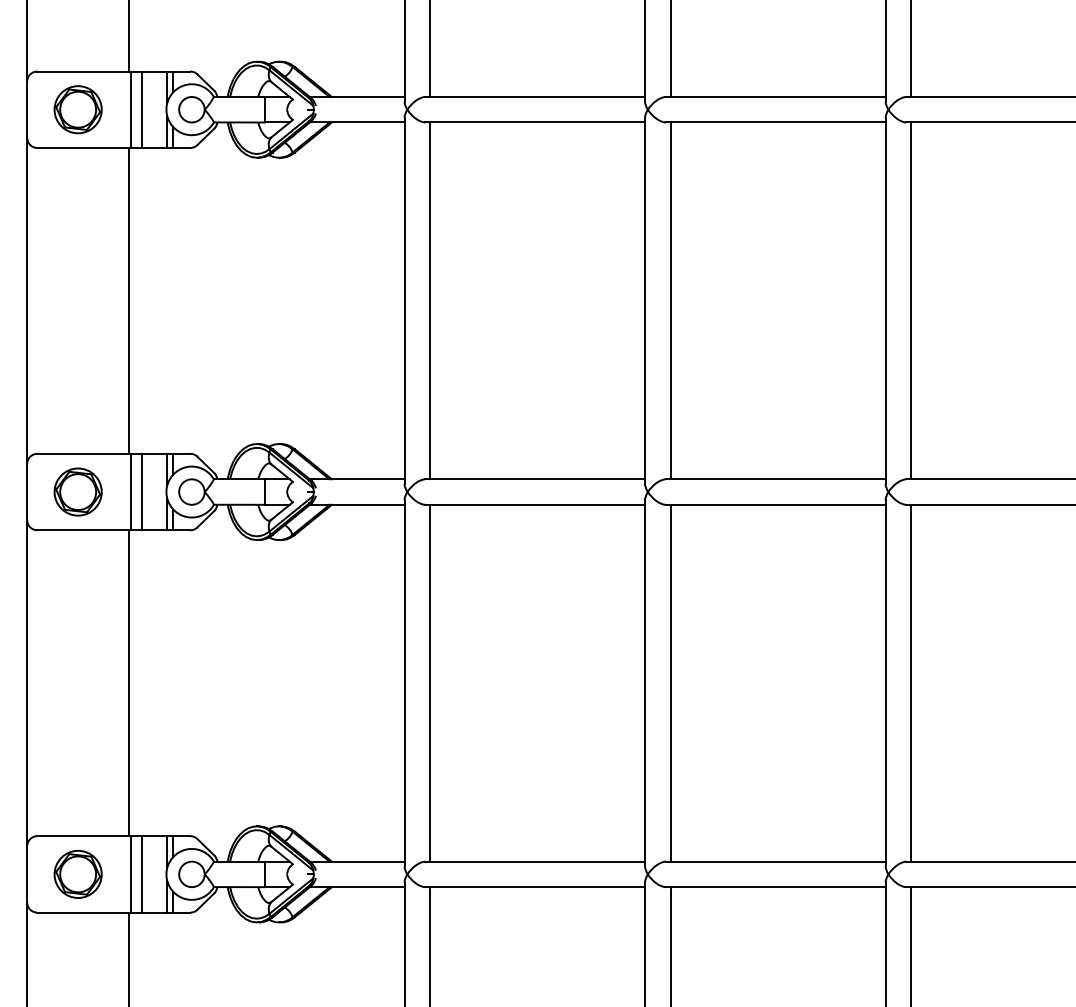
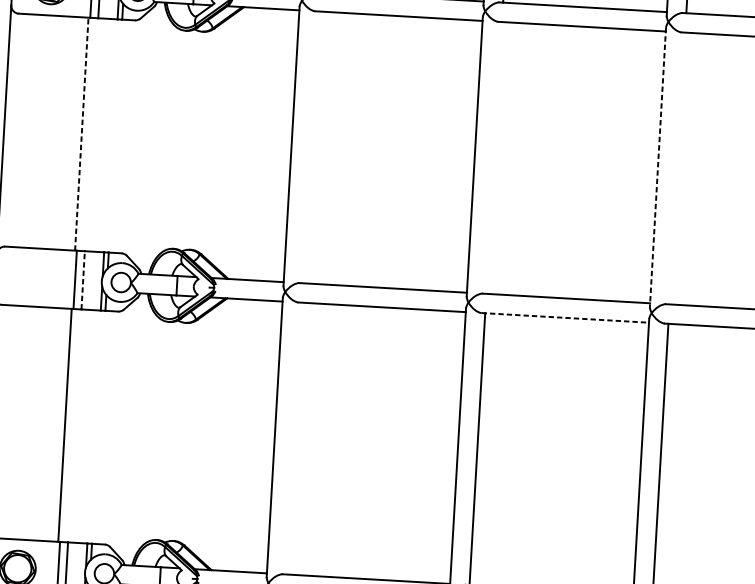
line: (129, 300) -> (82, 133), solid -> dashed
line: (430, 300) -> (311, 147), removed
line: (670, 300) -> (494, 157), removed
line: (911, 300) -> (677, 168), removed
line: (885, 301) -> (657, 167), solid -> dashed
part: (77, 491) -> (34, 277), removed
line: (141, 491) -> (82, 279), solid -> dashed
line: (775, 504) -> (565, 317), solid -> dashed
line: (430, 682) -> (294, 438), removed

